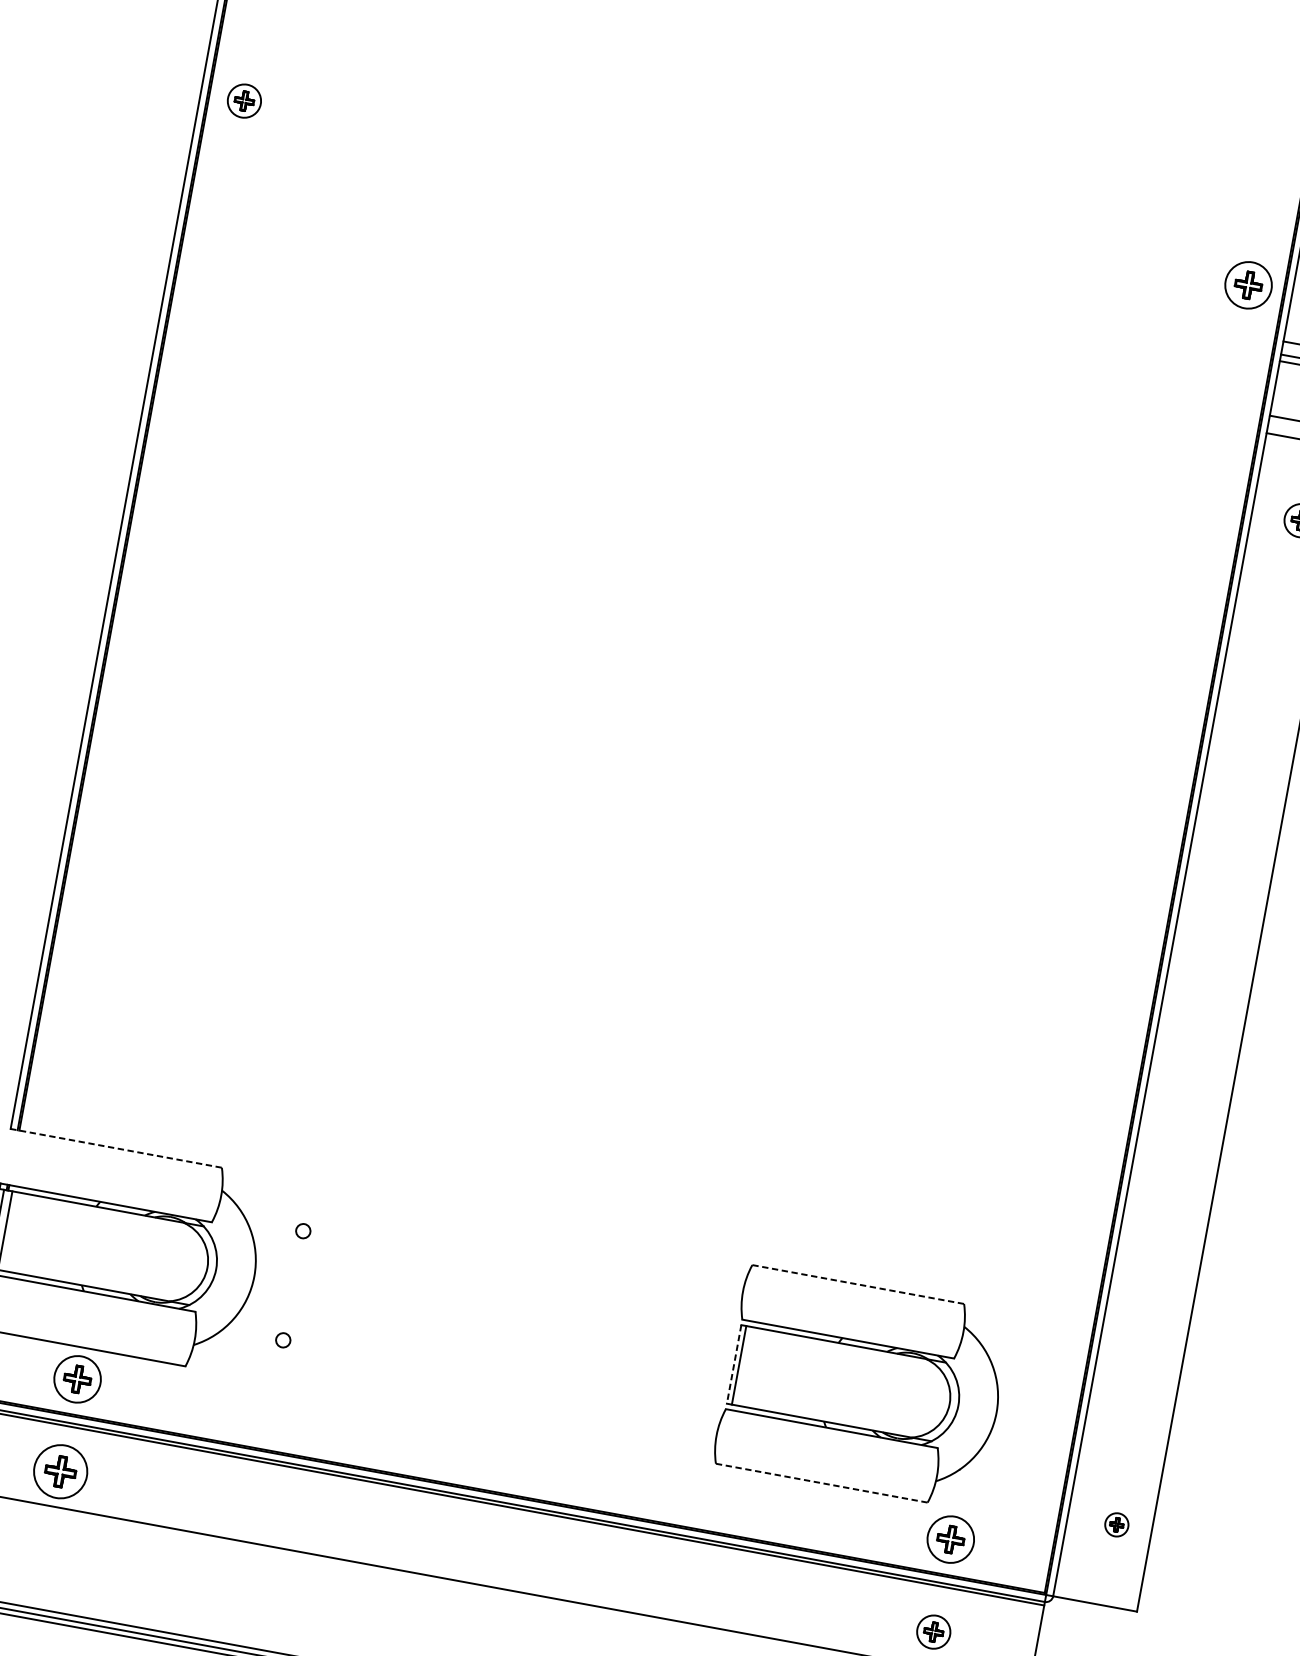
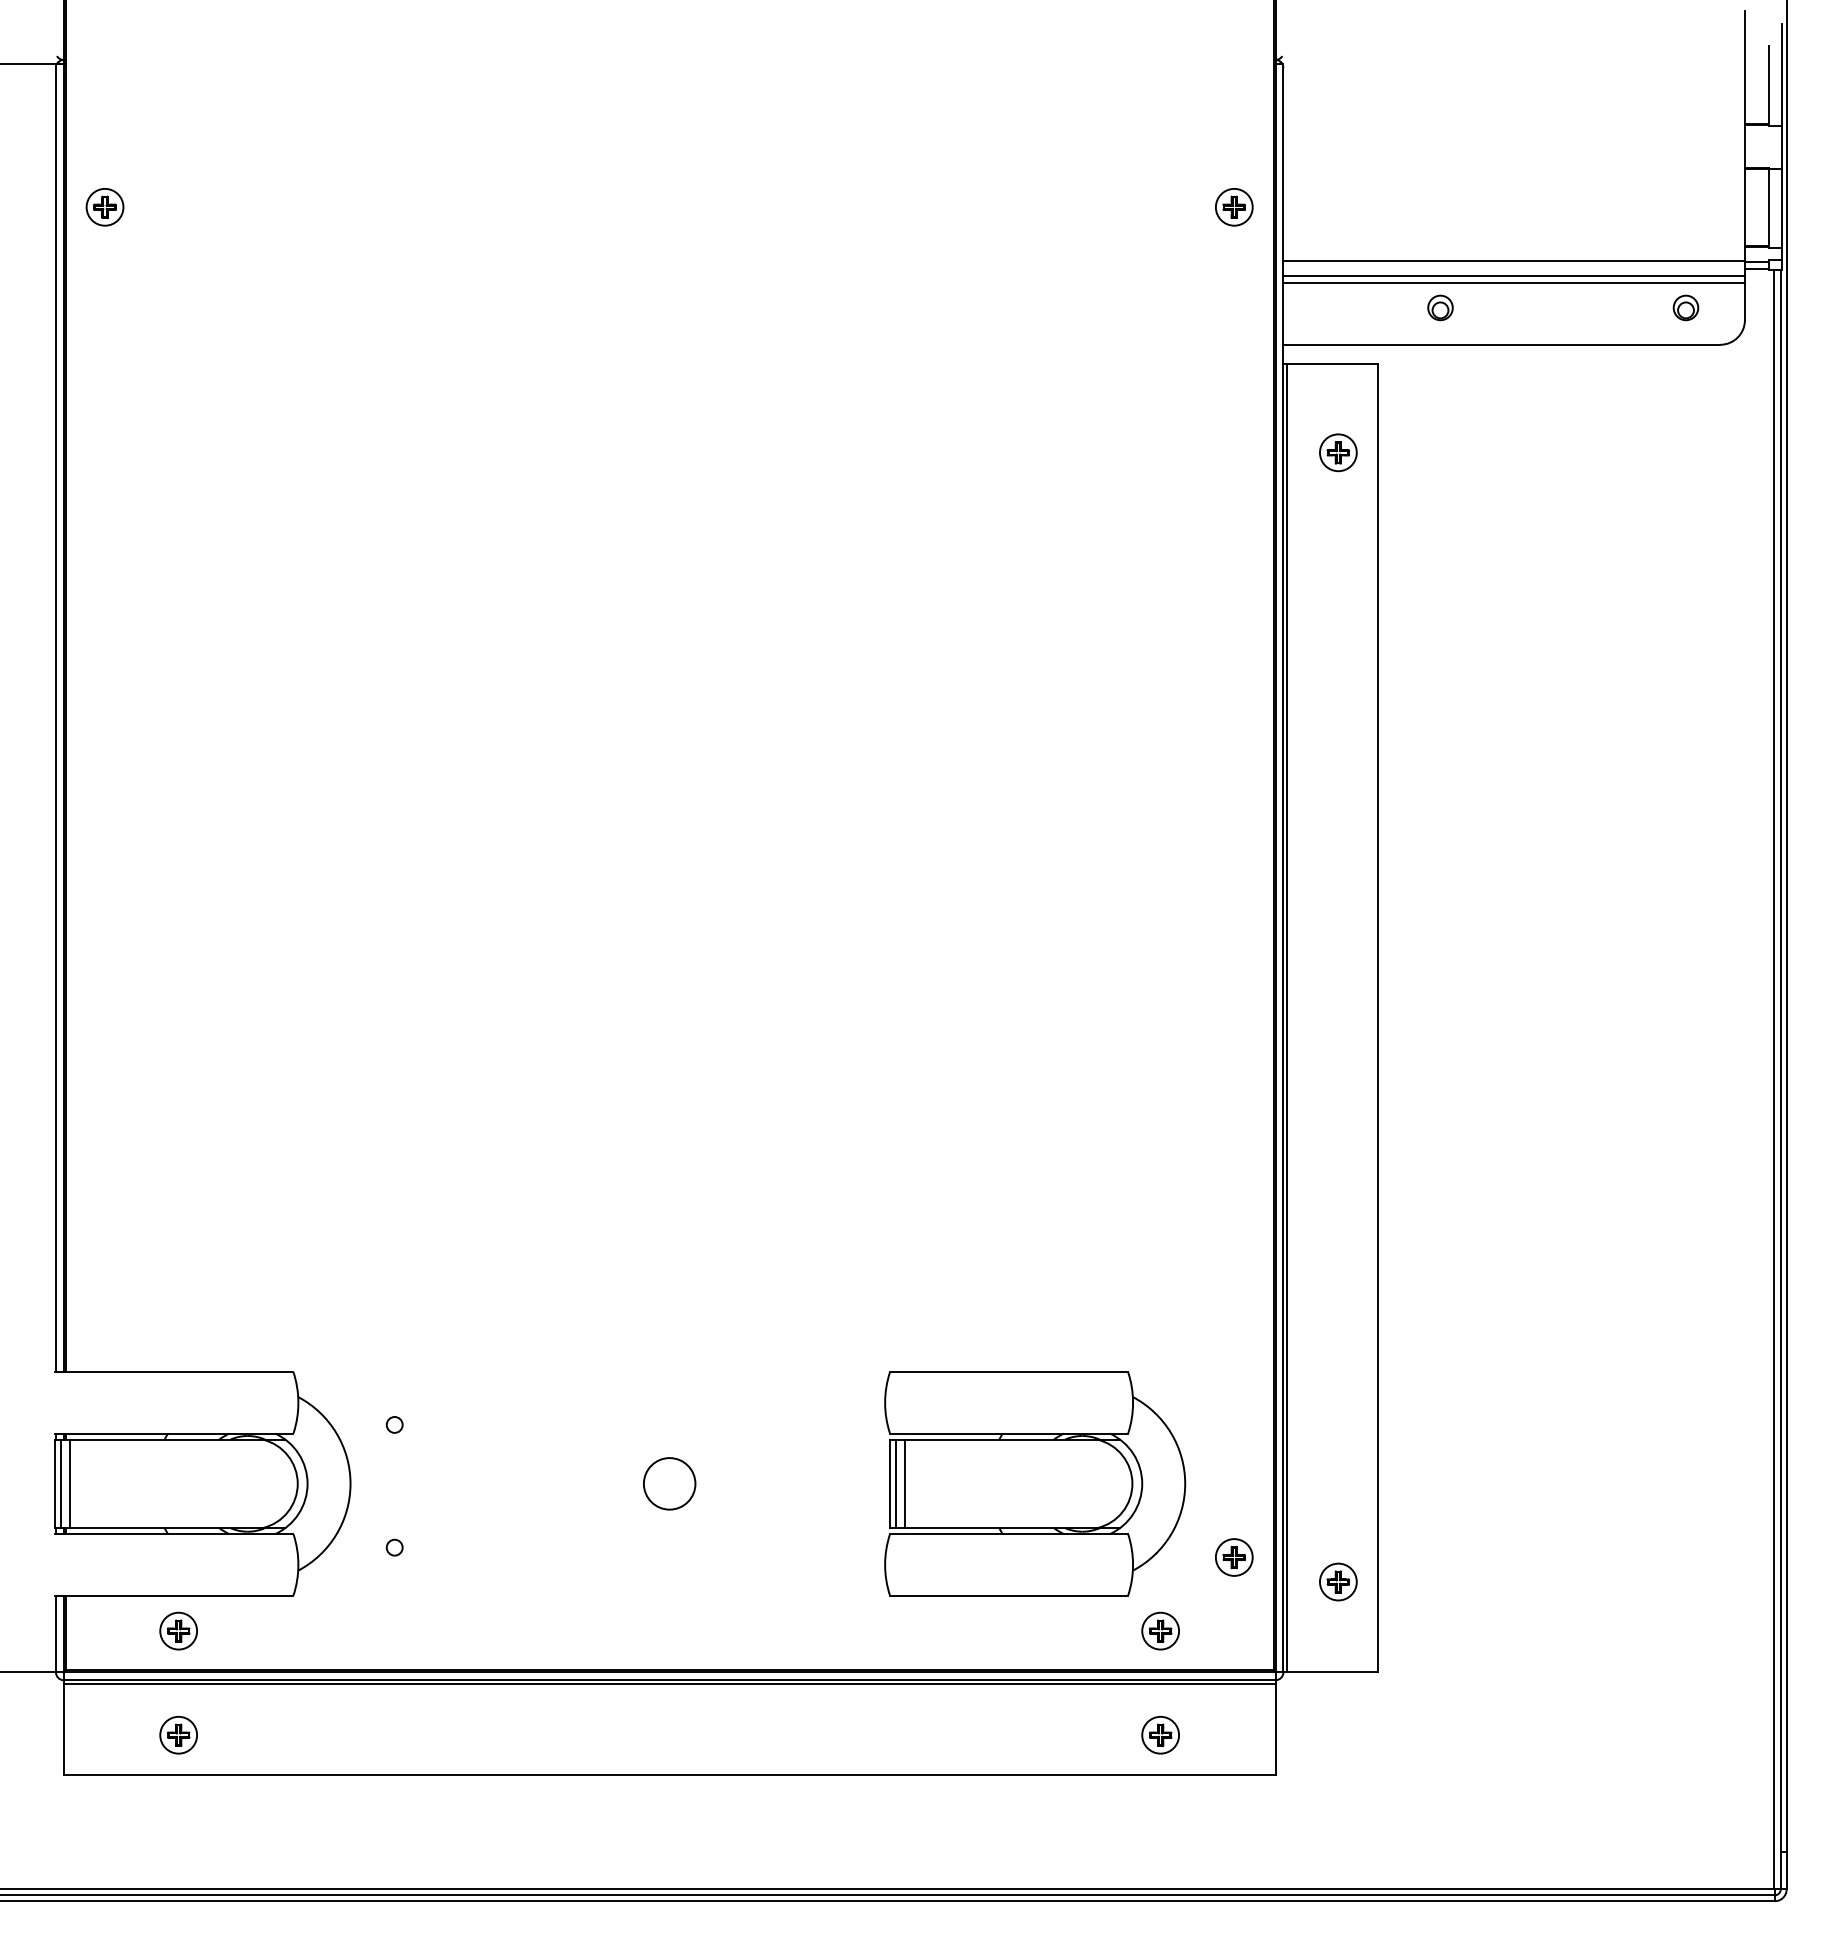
part: (1248, 285) -> (1234, 207), size x0.71
line: (1163, 1015) -> (1287, 1018), added
line: (116, 1148) -> (174, 1372), dashed -> solid
line: (858, 1284) -> (1009, 1372), dashed -> solid
circle: (538, 1328) -> (669, 1483), added
line: (734, 1365) -> (890, 1484), dashed -> solid
line: (747, 1366) -> (905, 1483), added
part: (77, 1378) -> (178, 1630), size x0.71
part: (60, 1472) -> (178, 1735), size x0.62
line: (822, 1483) -> (1009, 1595), dashed -> solid
part: (1028, 1486) -> (1234, 1557), added
part: (1117, 1524) -> (1338, 1581), size x1.43
part: (950, 1538) -> (1160, 1630), size x0.71

